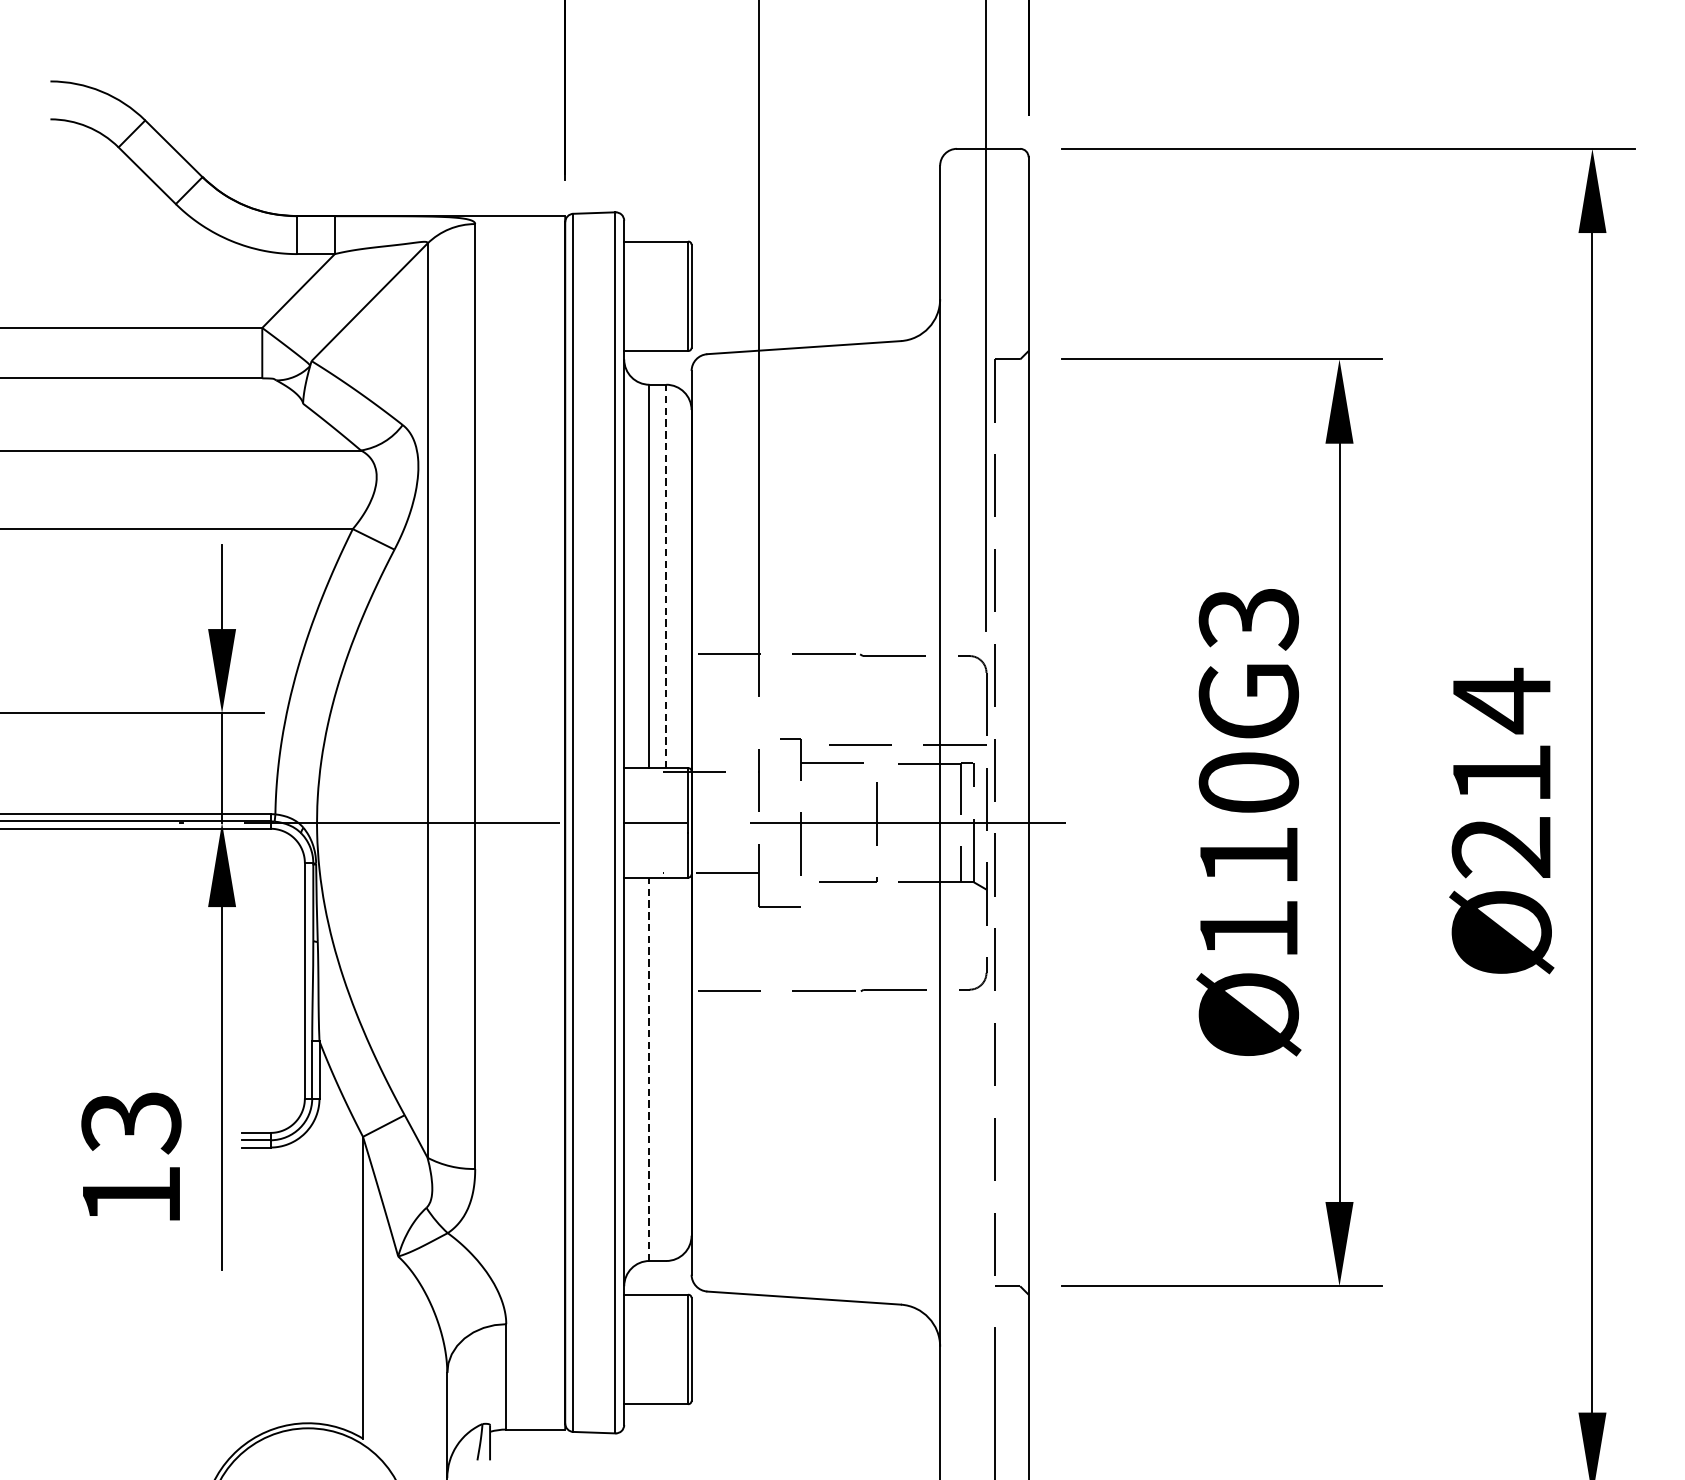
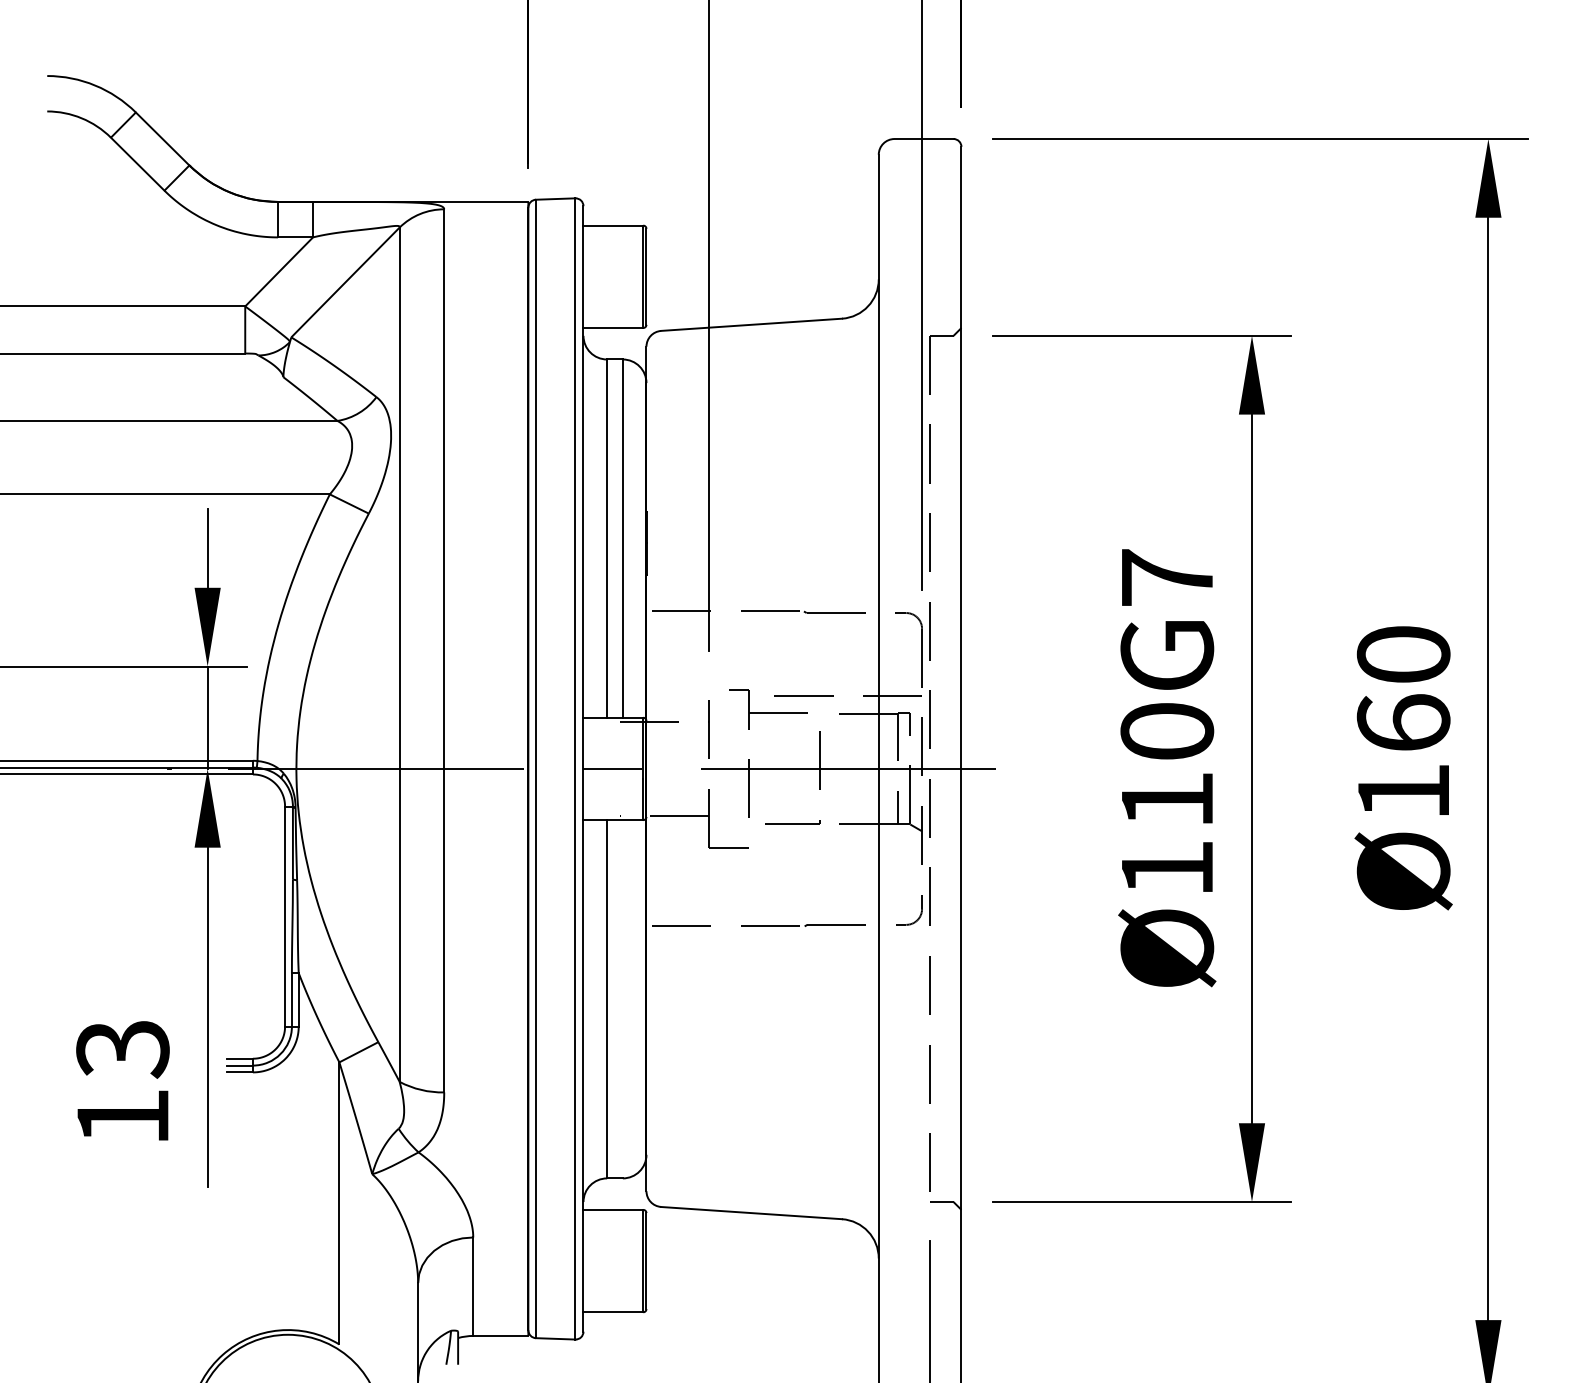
line: (665, 576) -> (622, 538), dashed -> solid
text: (1249, 619) -> (1167, 578), Ø110G3 -> Ø110G7
text: (1501, 773) -> (1403, 722), Ø214 -> Ø160
line: (649, 1068) -> (607, 998), dashed -> solid

